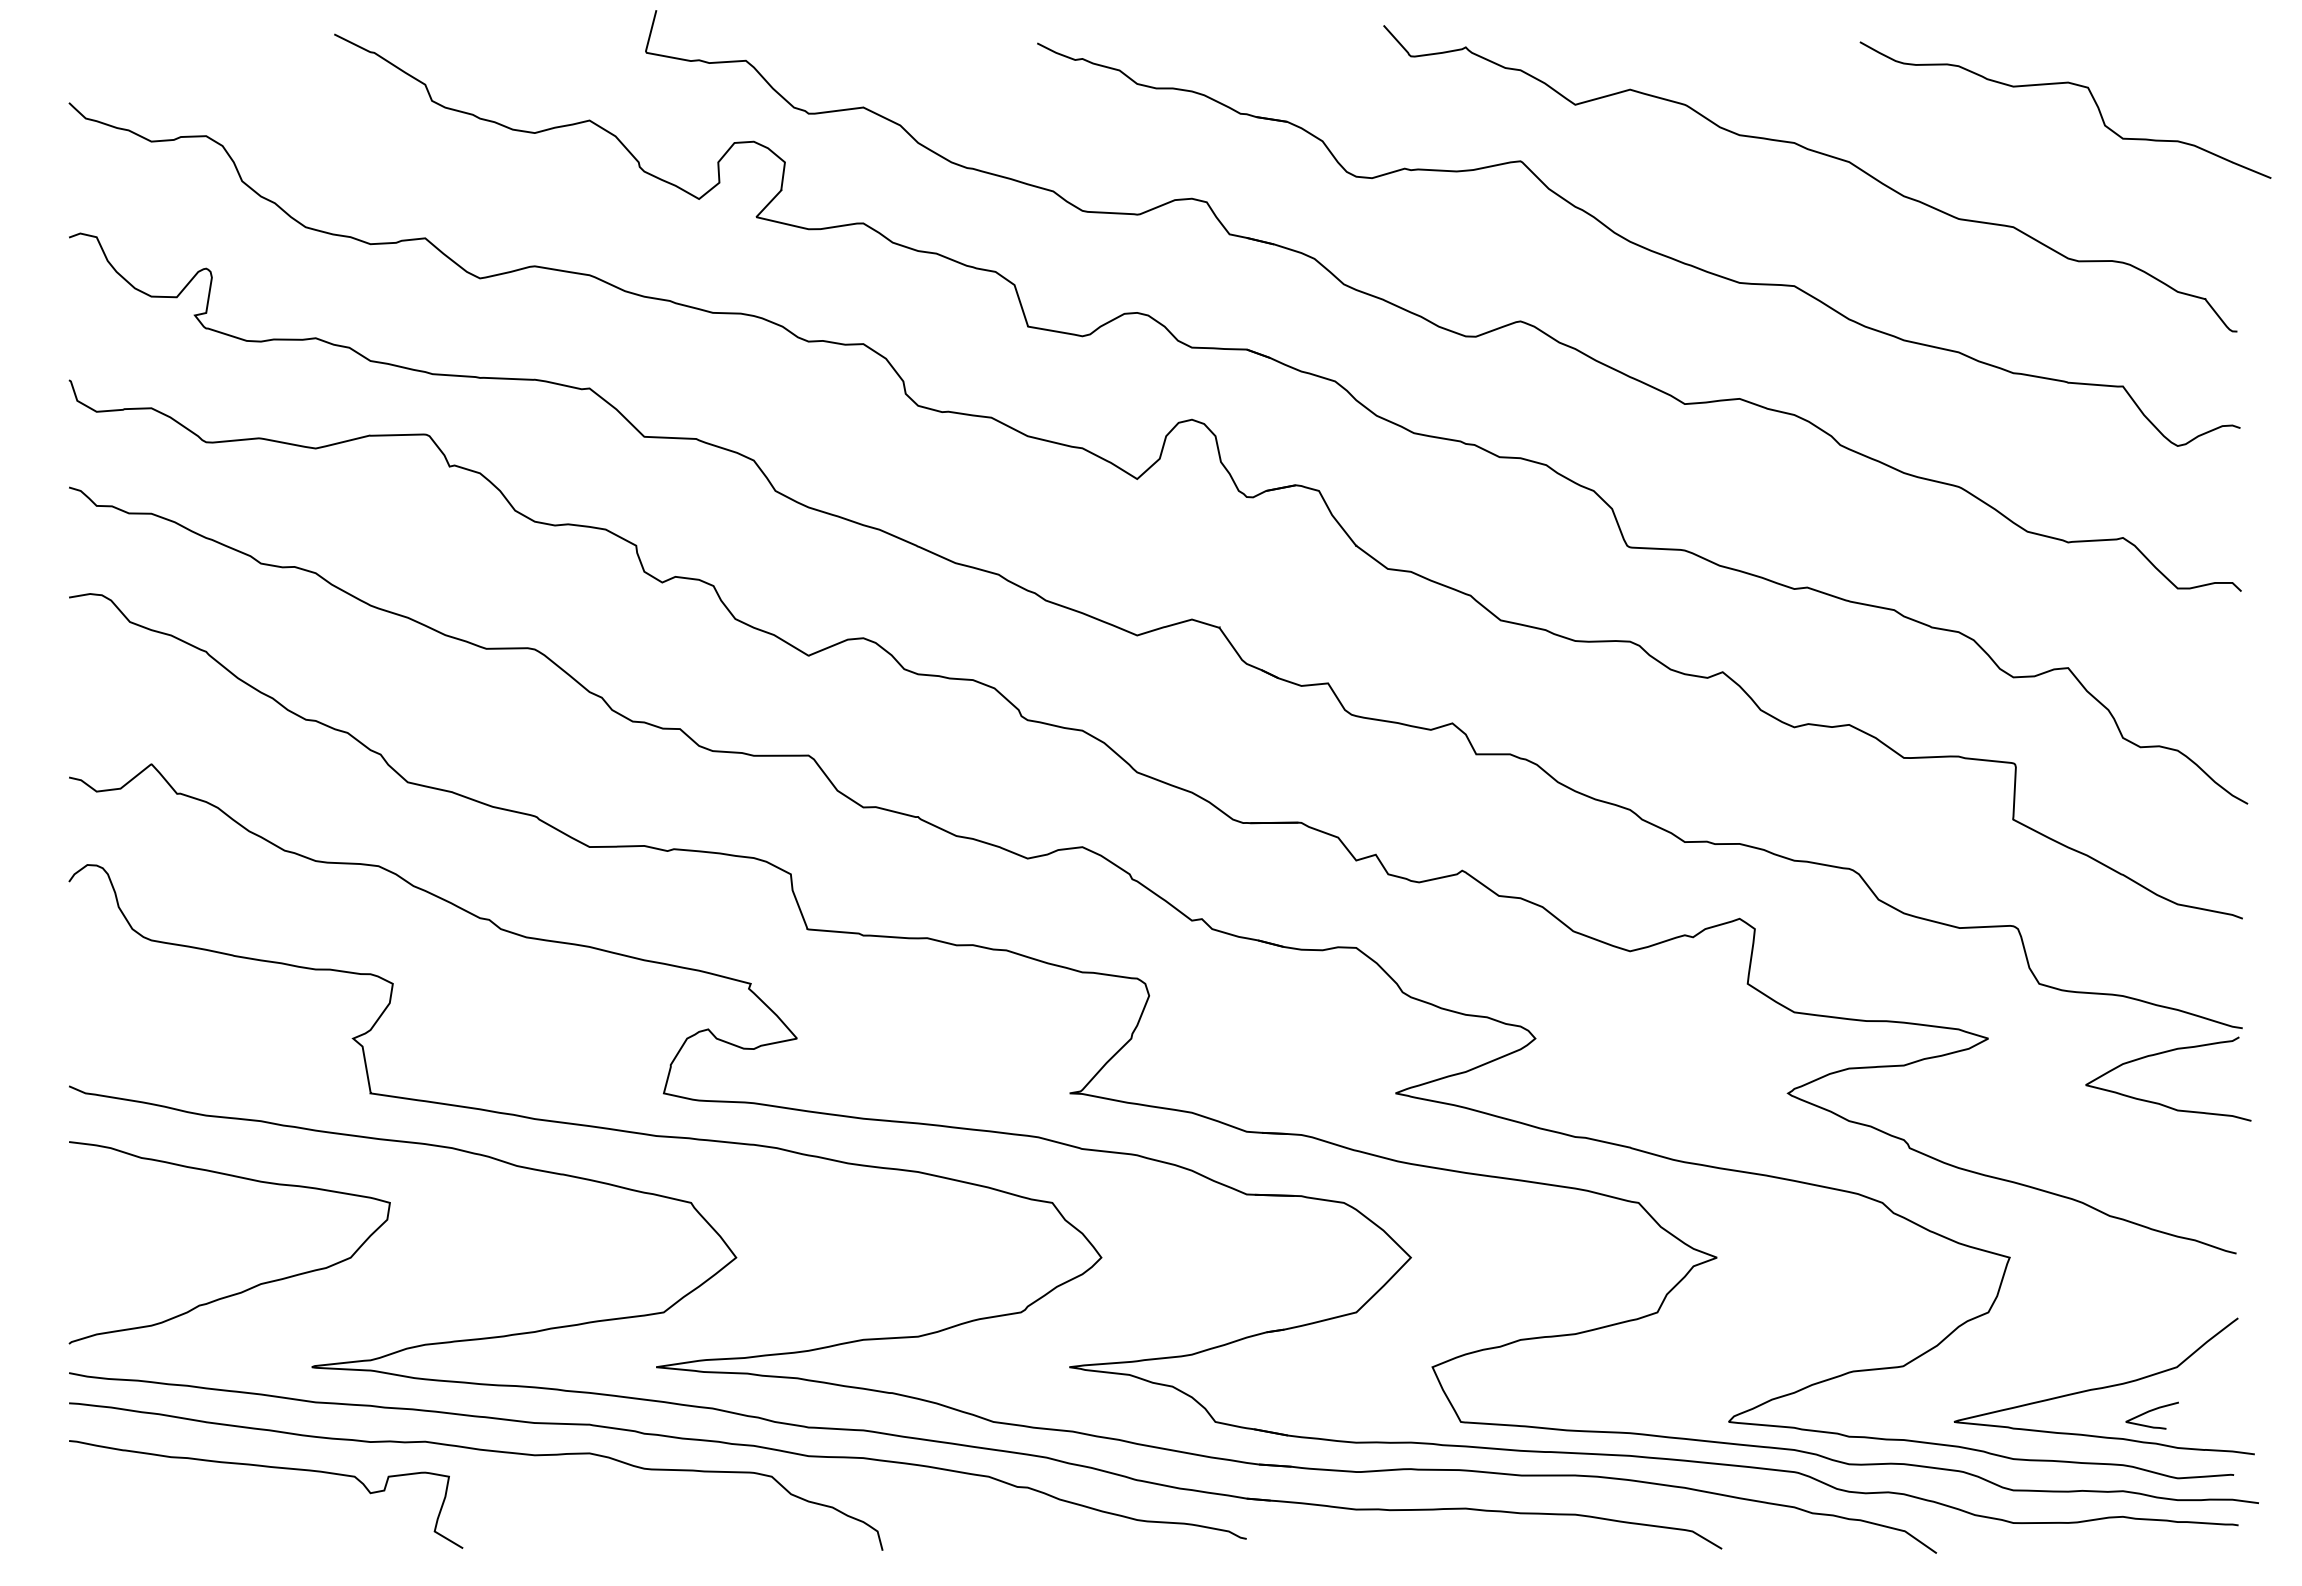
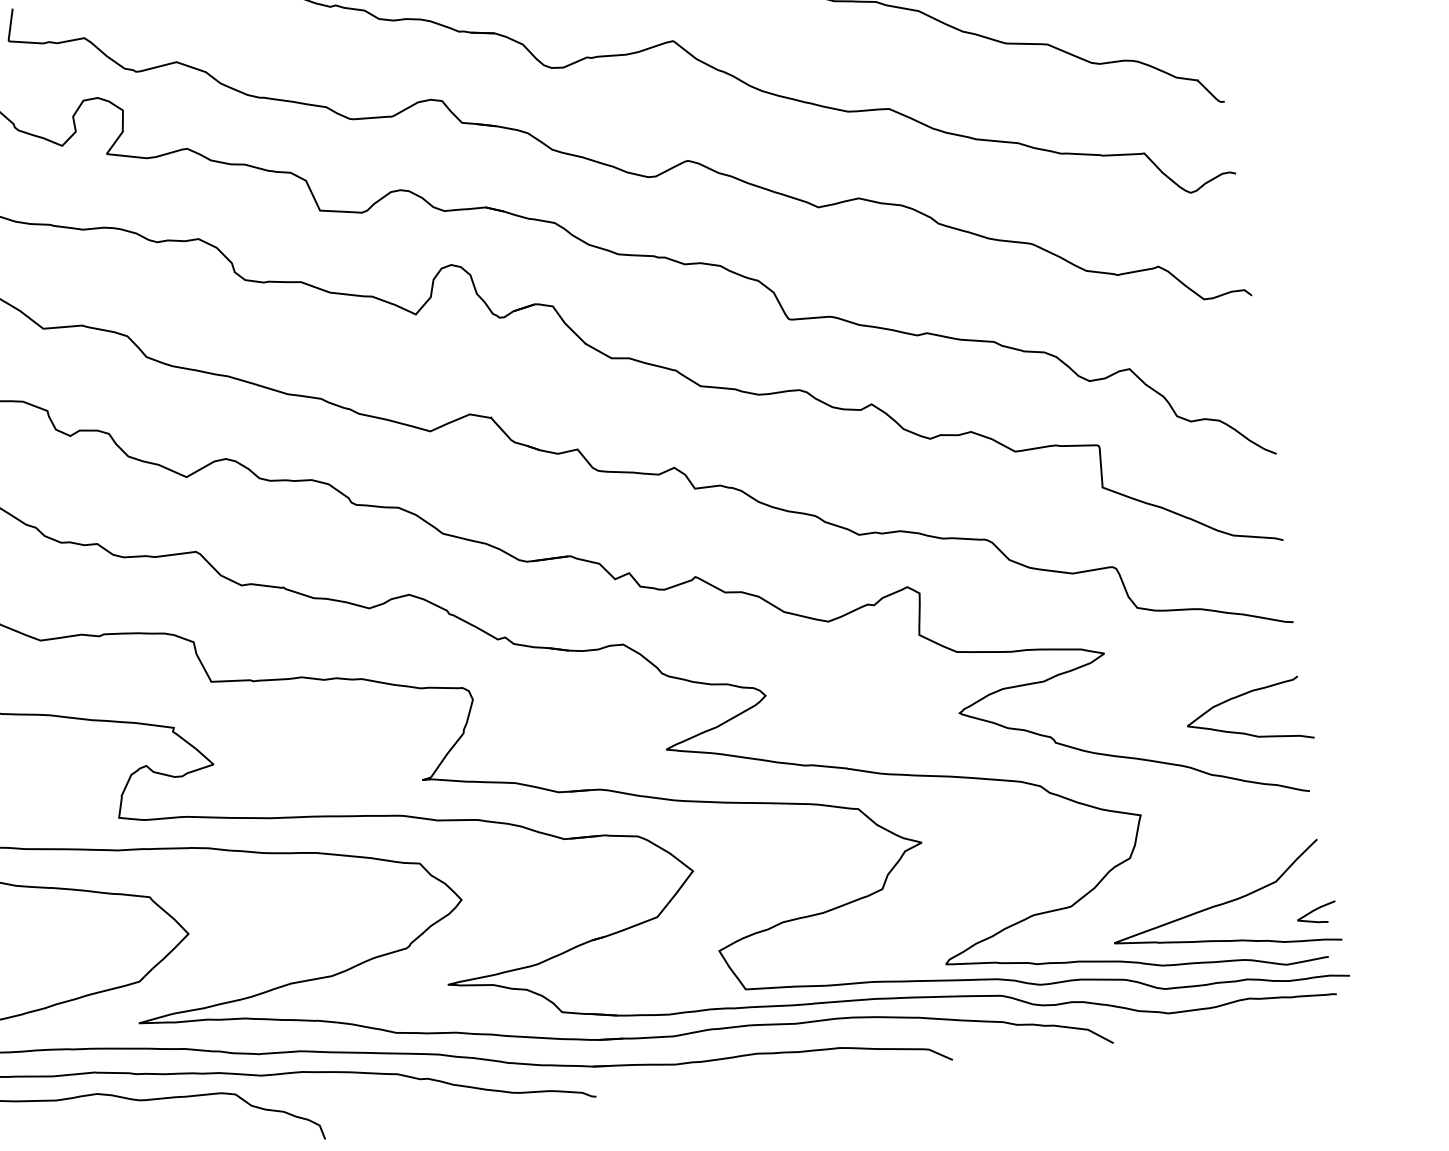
curve: (2160, 1054) -> (1240, 696), moved
curve: (2149, 1412) -> (1314, 911), moved

